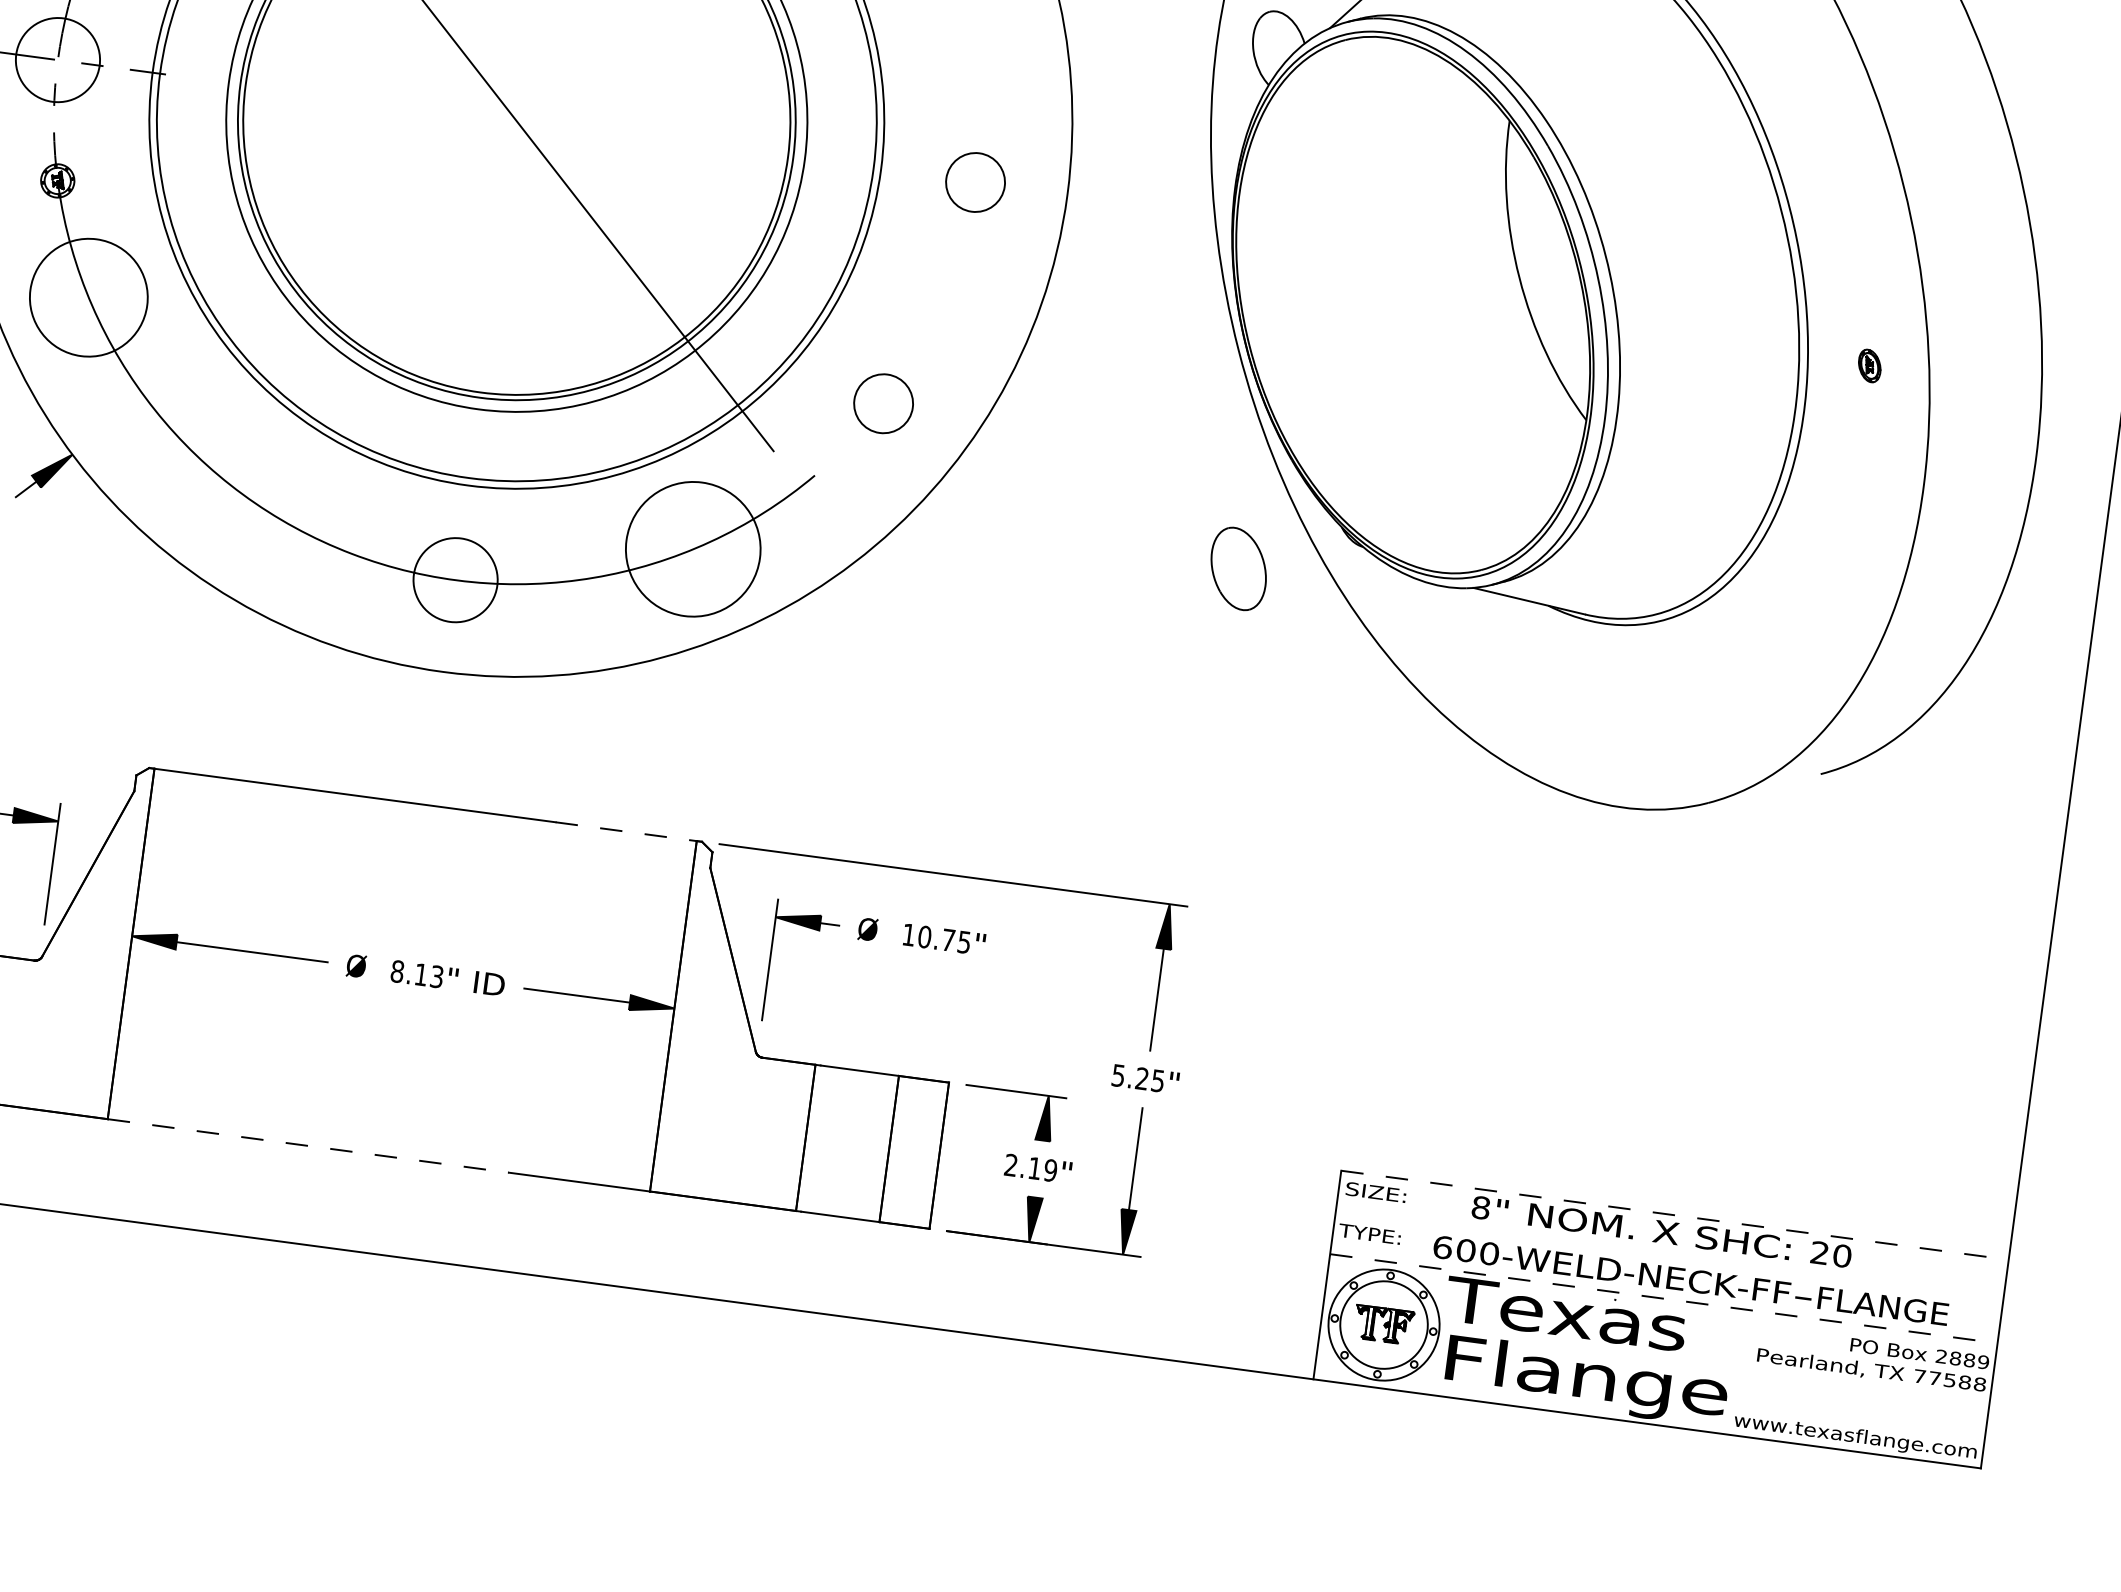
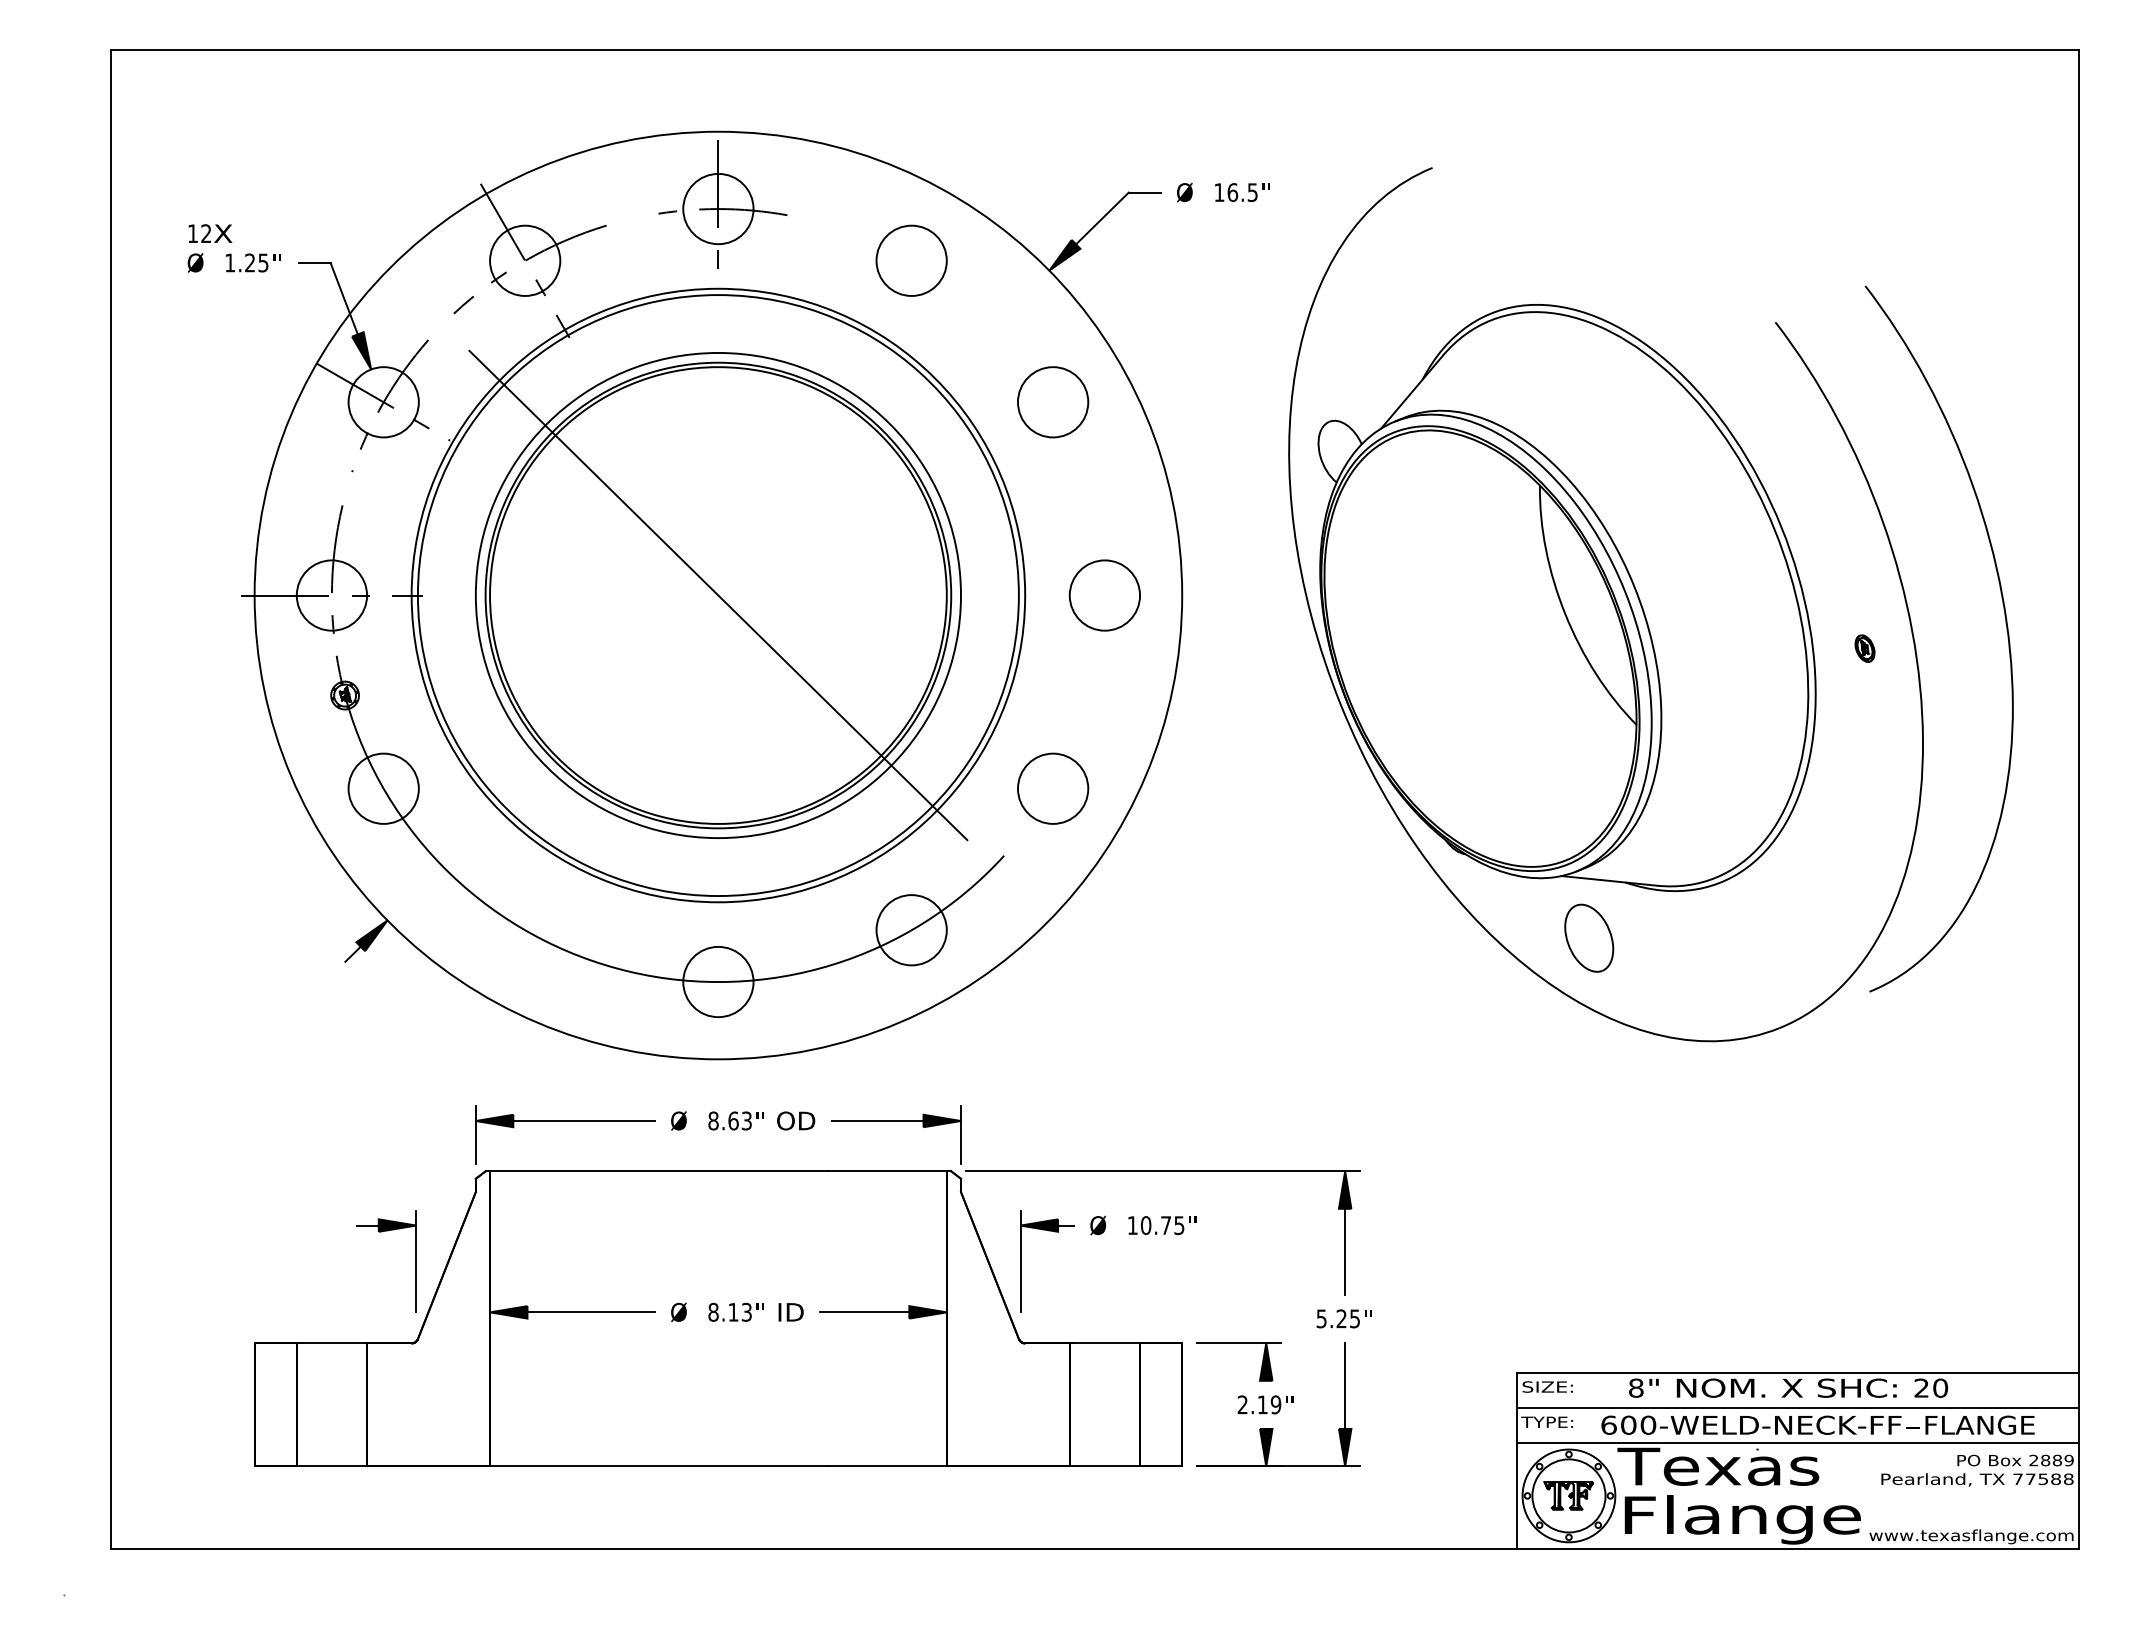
circle: (975, 182) -> (1104, 595), size x1.43
circle: (88, 297) -> (383, 788), size x0.71
circle: (884, 403) -> (1053, 788), size x1.43
circle: (693, 549) -> (911, 930), size x0.62
part: (1239, 568) -> (1589, 937), moved
part: (431, 761) -> (718, 1134), added
line: (626, 831) -> (887, 1171), dashed -> solid
line: (307, 1145) -> (658, 1466), dashed -> solid
line: (1676, 1214) -> (1798, 1372), dashed -> solid
line: (1669, 1257) -> (1797, 1408), added
line: (1664, 1299) -> (1798, 1443), dashed -> solid

